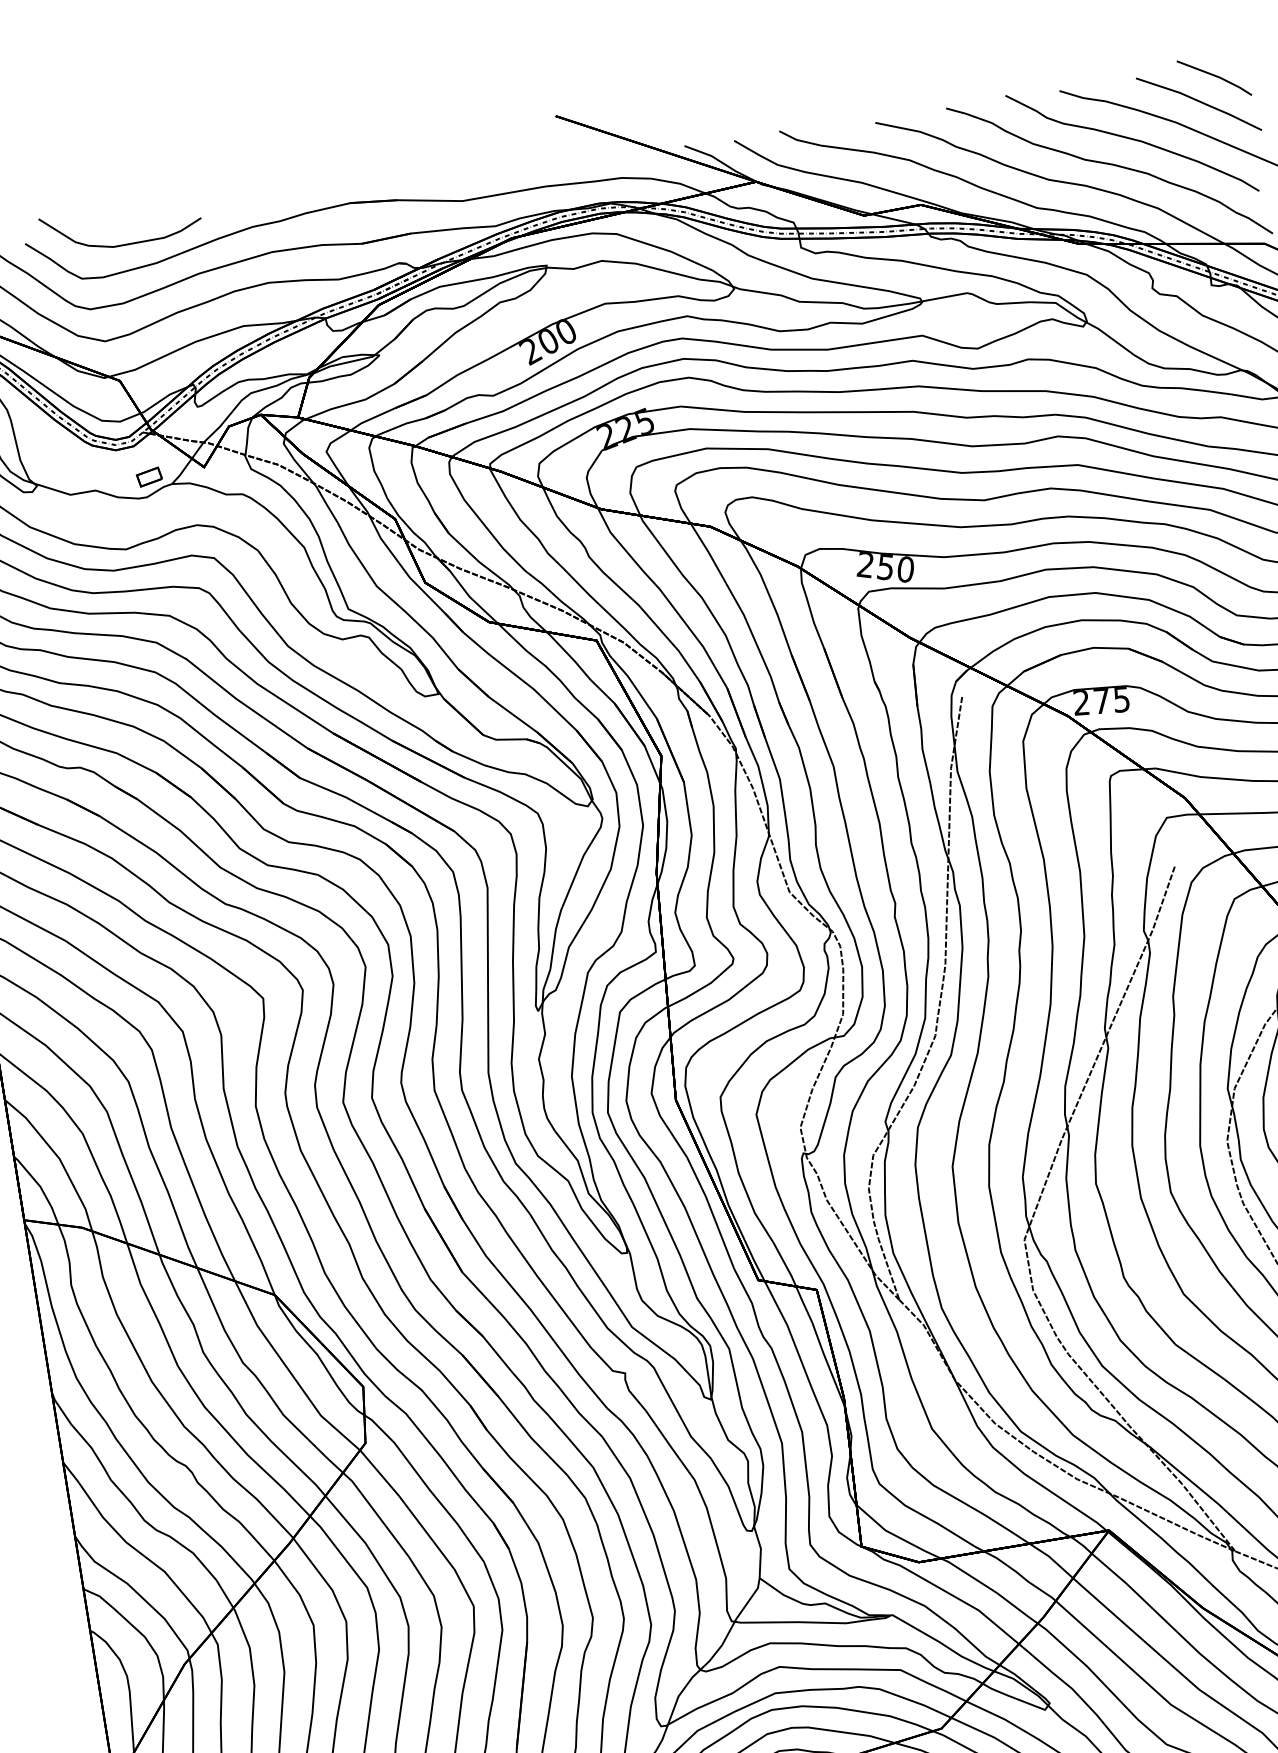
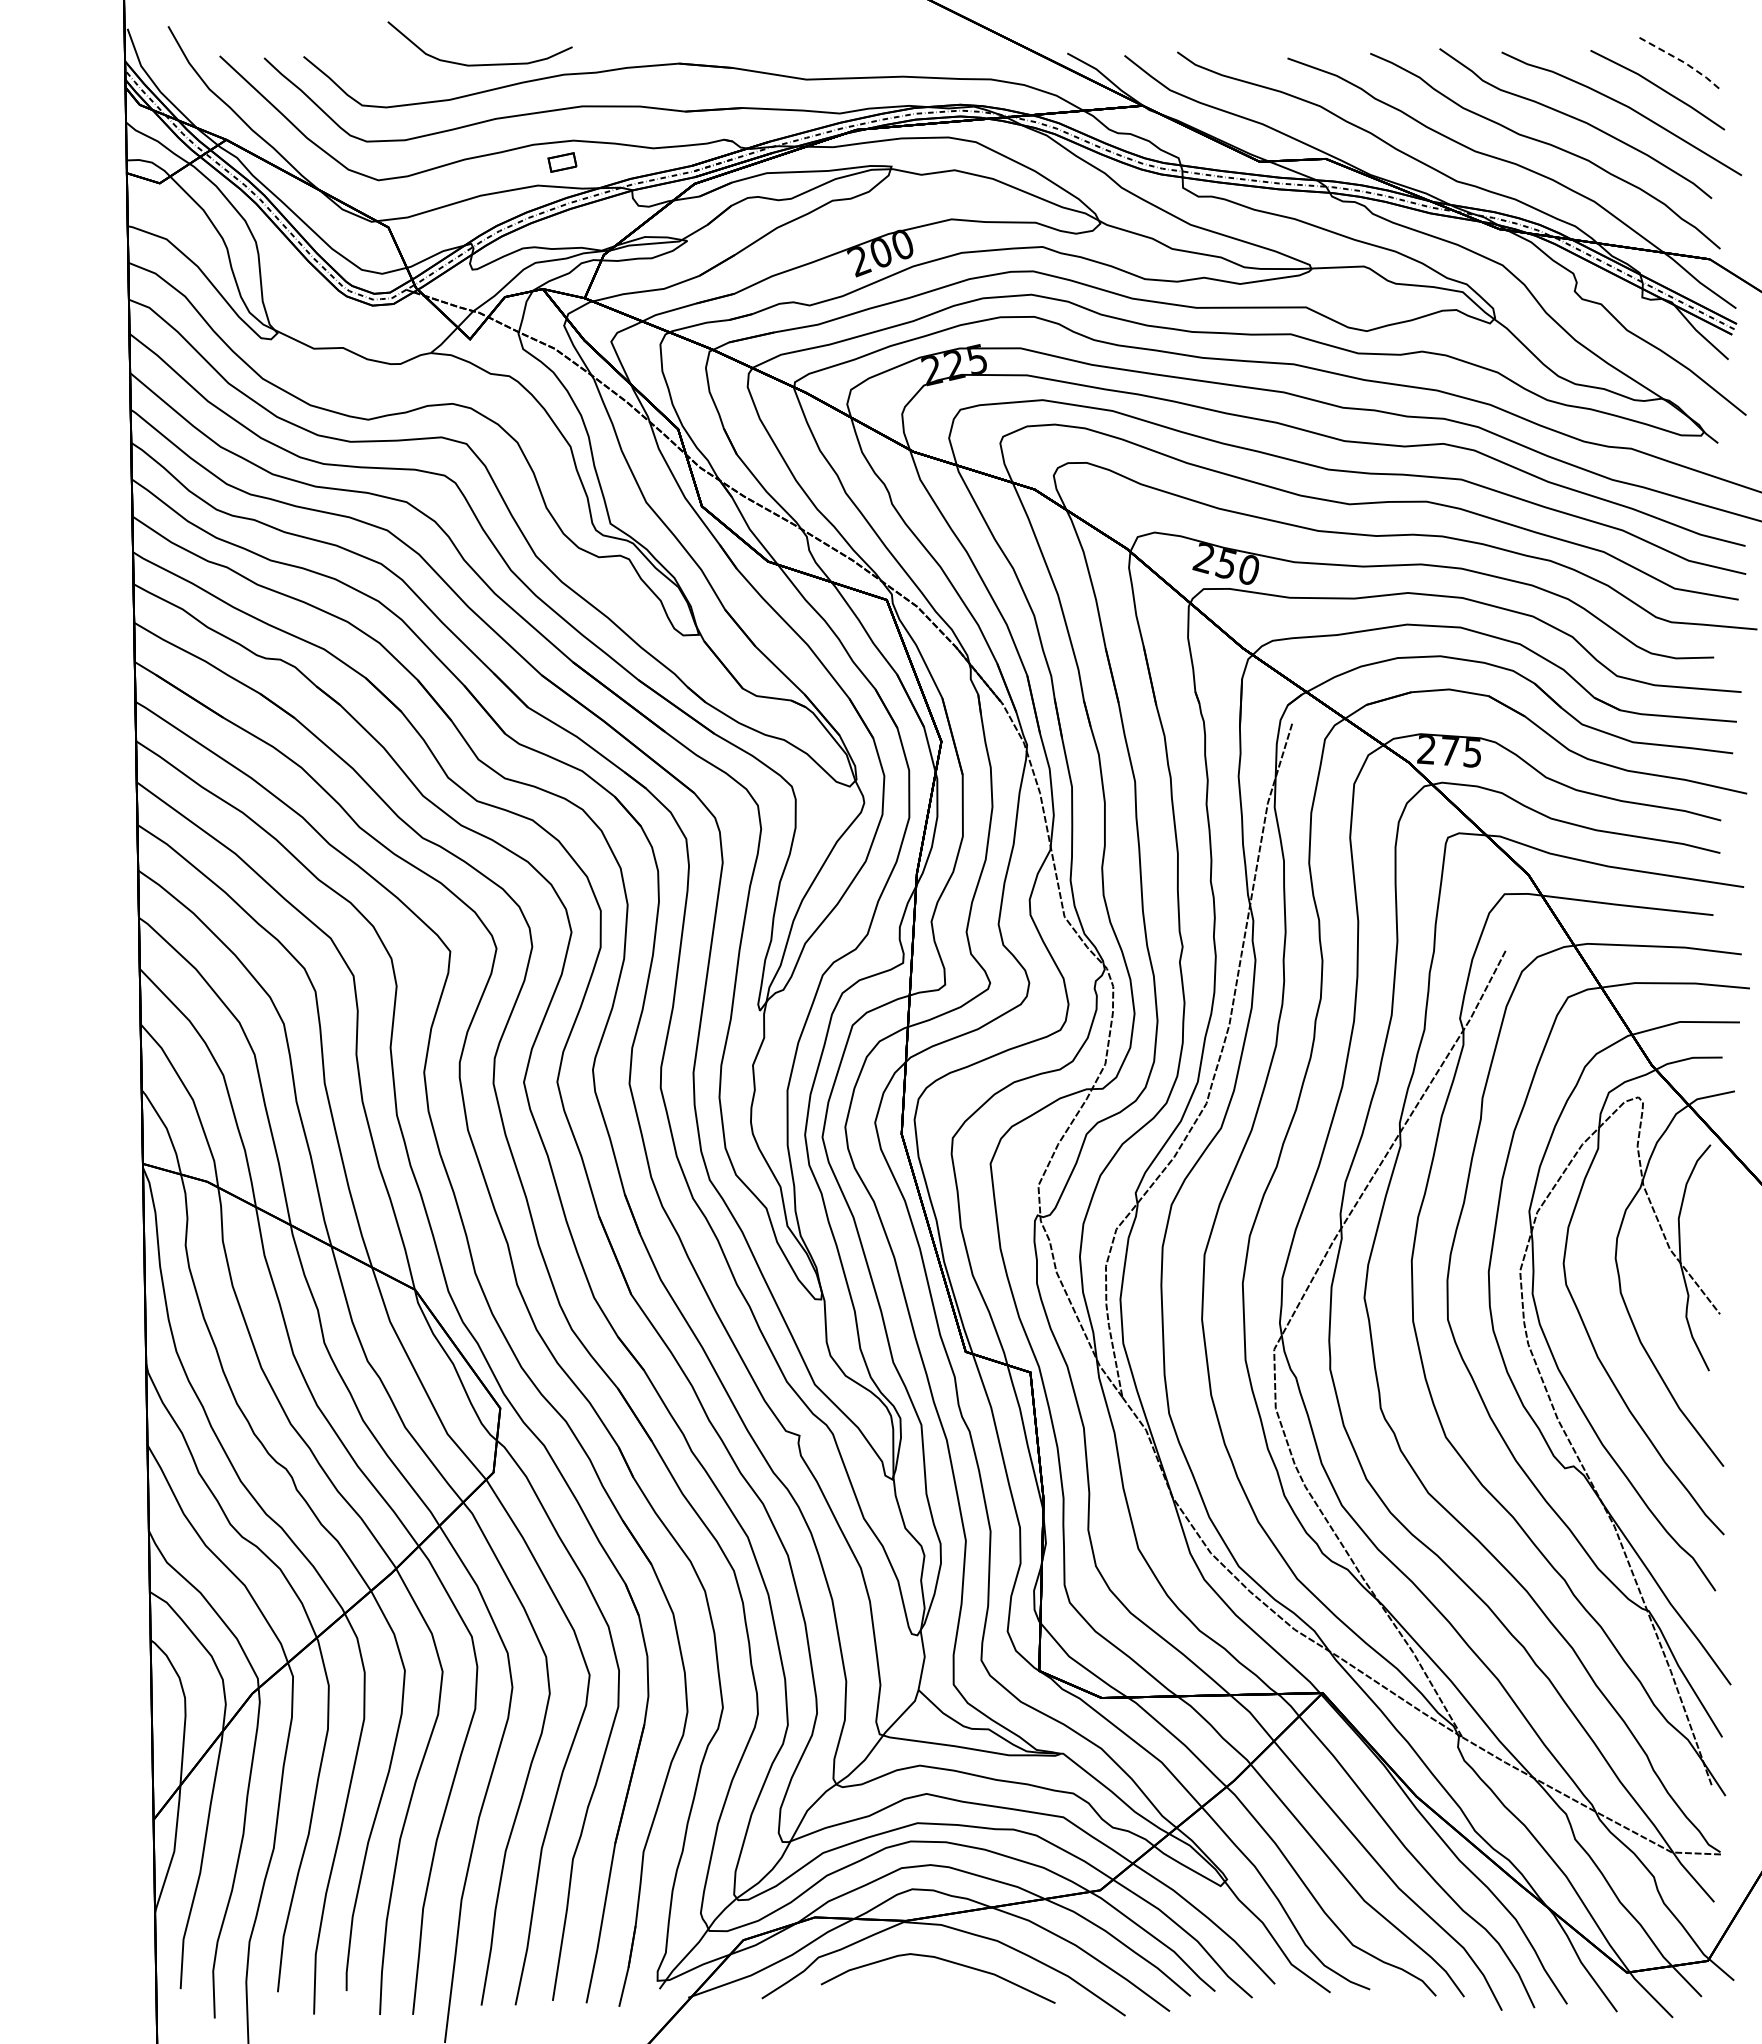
line: (1216, 76) -> (1682, 61), solid -> dashed
curve: (123, 244) -> (479, 64), moved
part: (149, 477) -> (562, 162), moved

